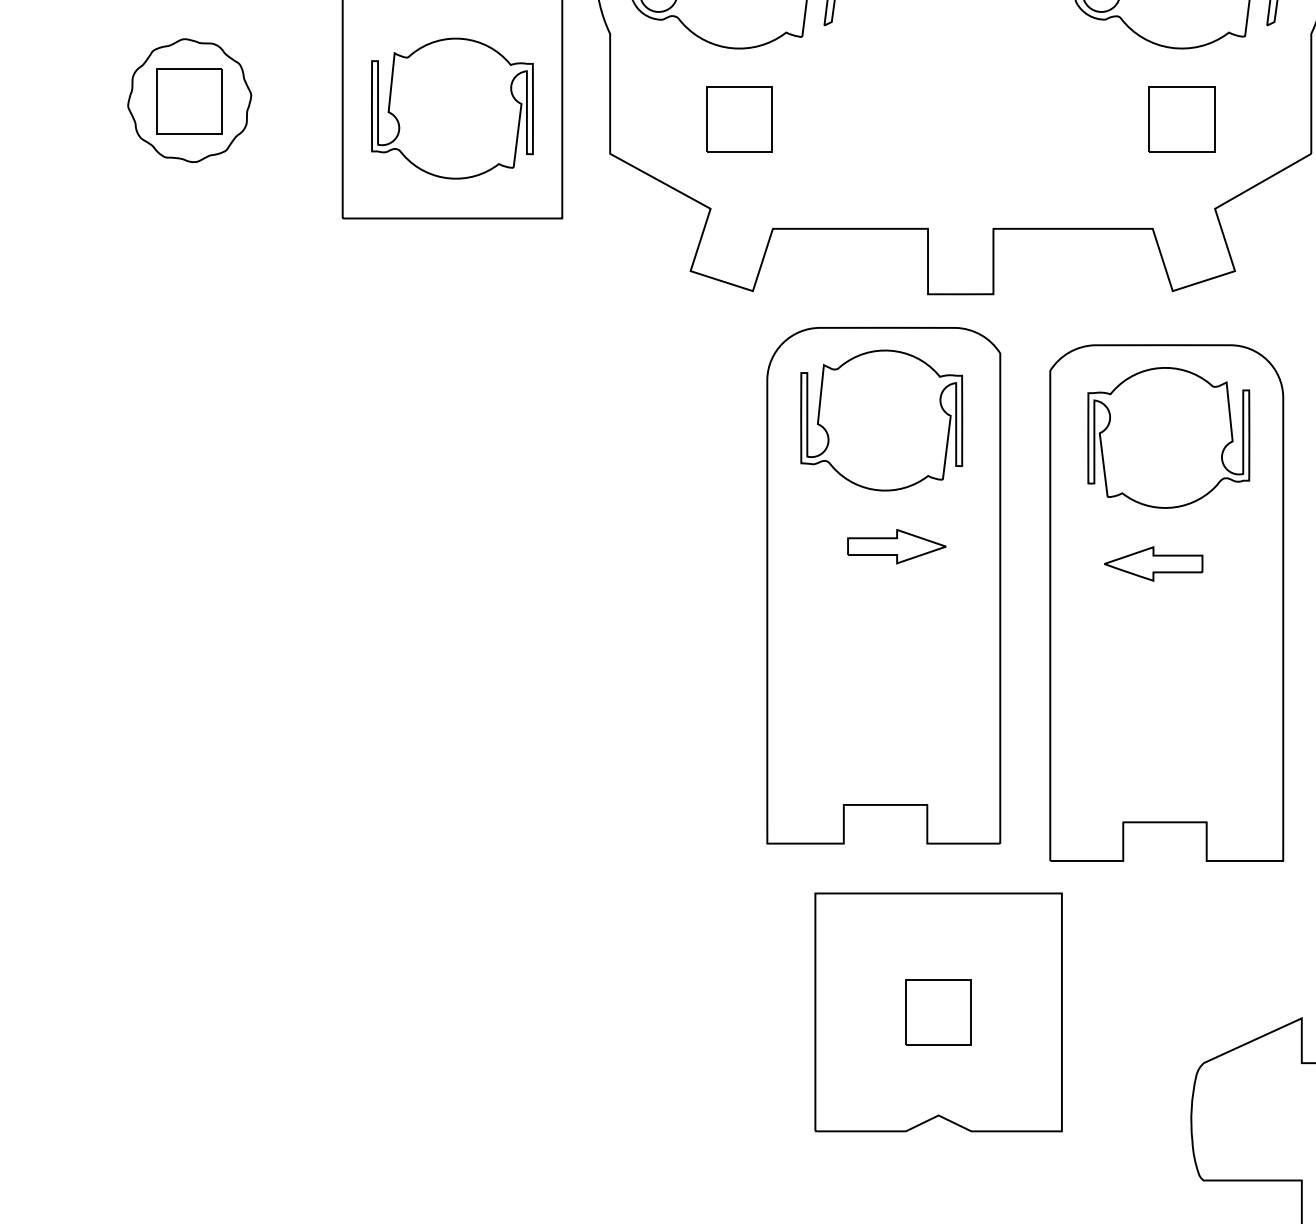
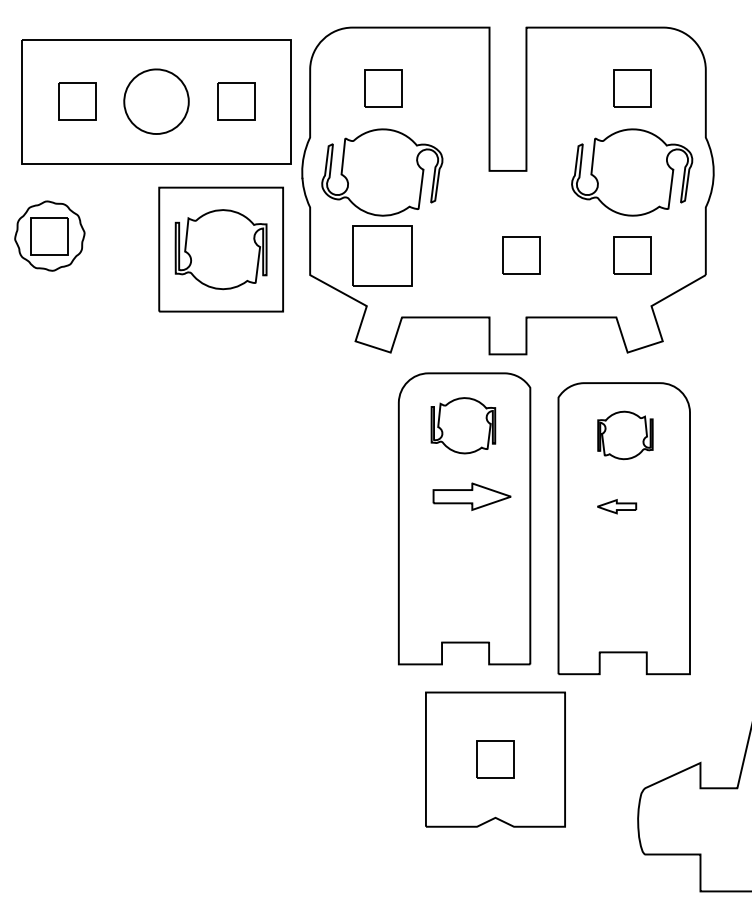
part: (189, 99) -> (49, 235), moved
part: (740, 119) -> (383, 255), size x1.6
part: (984, 119) -> (521, 255), added
part: (881, 420) -> (463, 425), size x0.7
part: (1168, 438) -> (625, 435), size x0.6
part: (896, 546) -> (471, 496), size x1.4
part: (1153, 563) -> (616, 506), size x0.7

